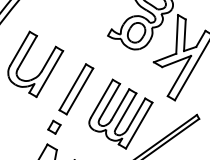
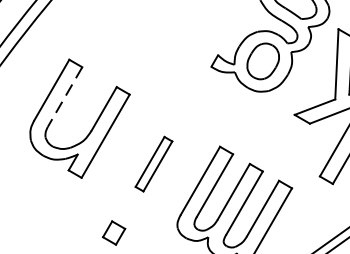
line: (27, 52) -> (65, 97), solid -> dashed
part: (76, 89) -> (154, 164), size x0.6

